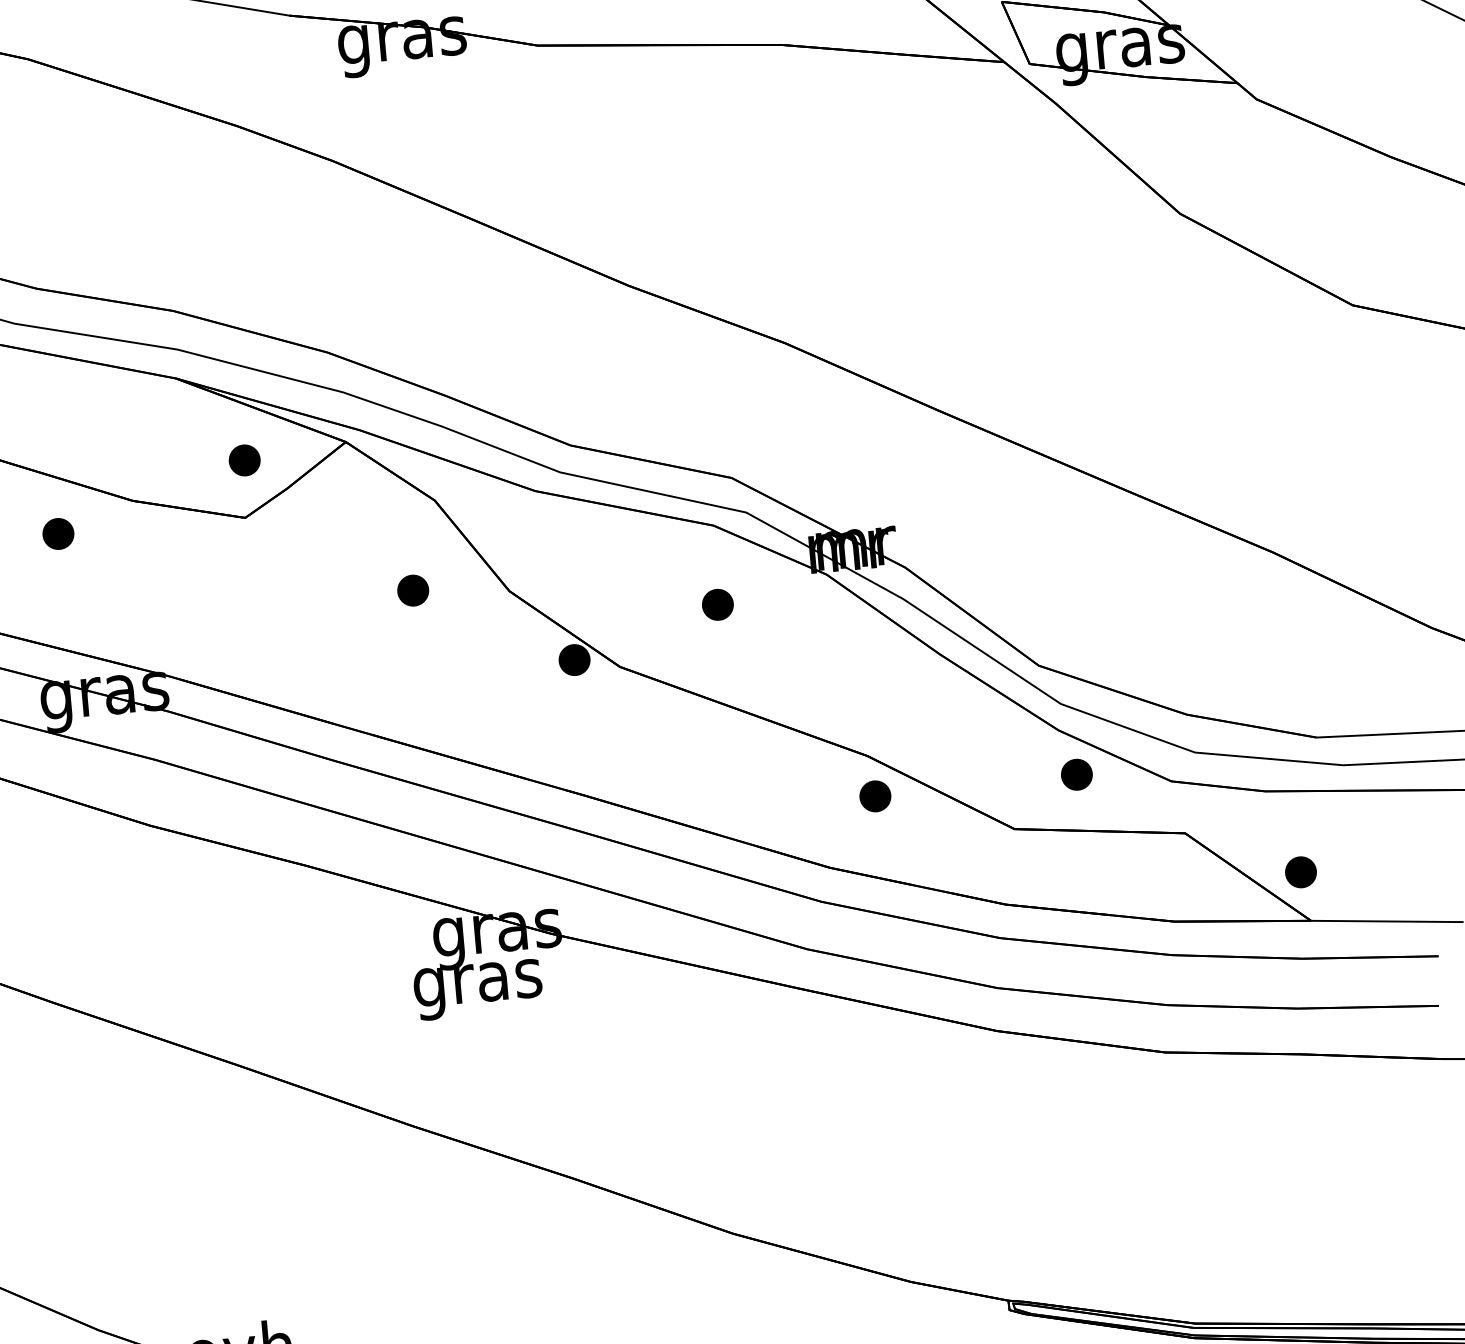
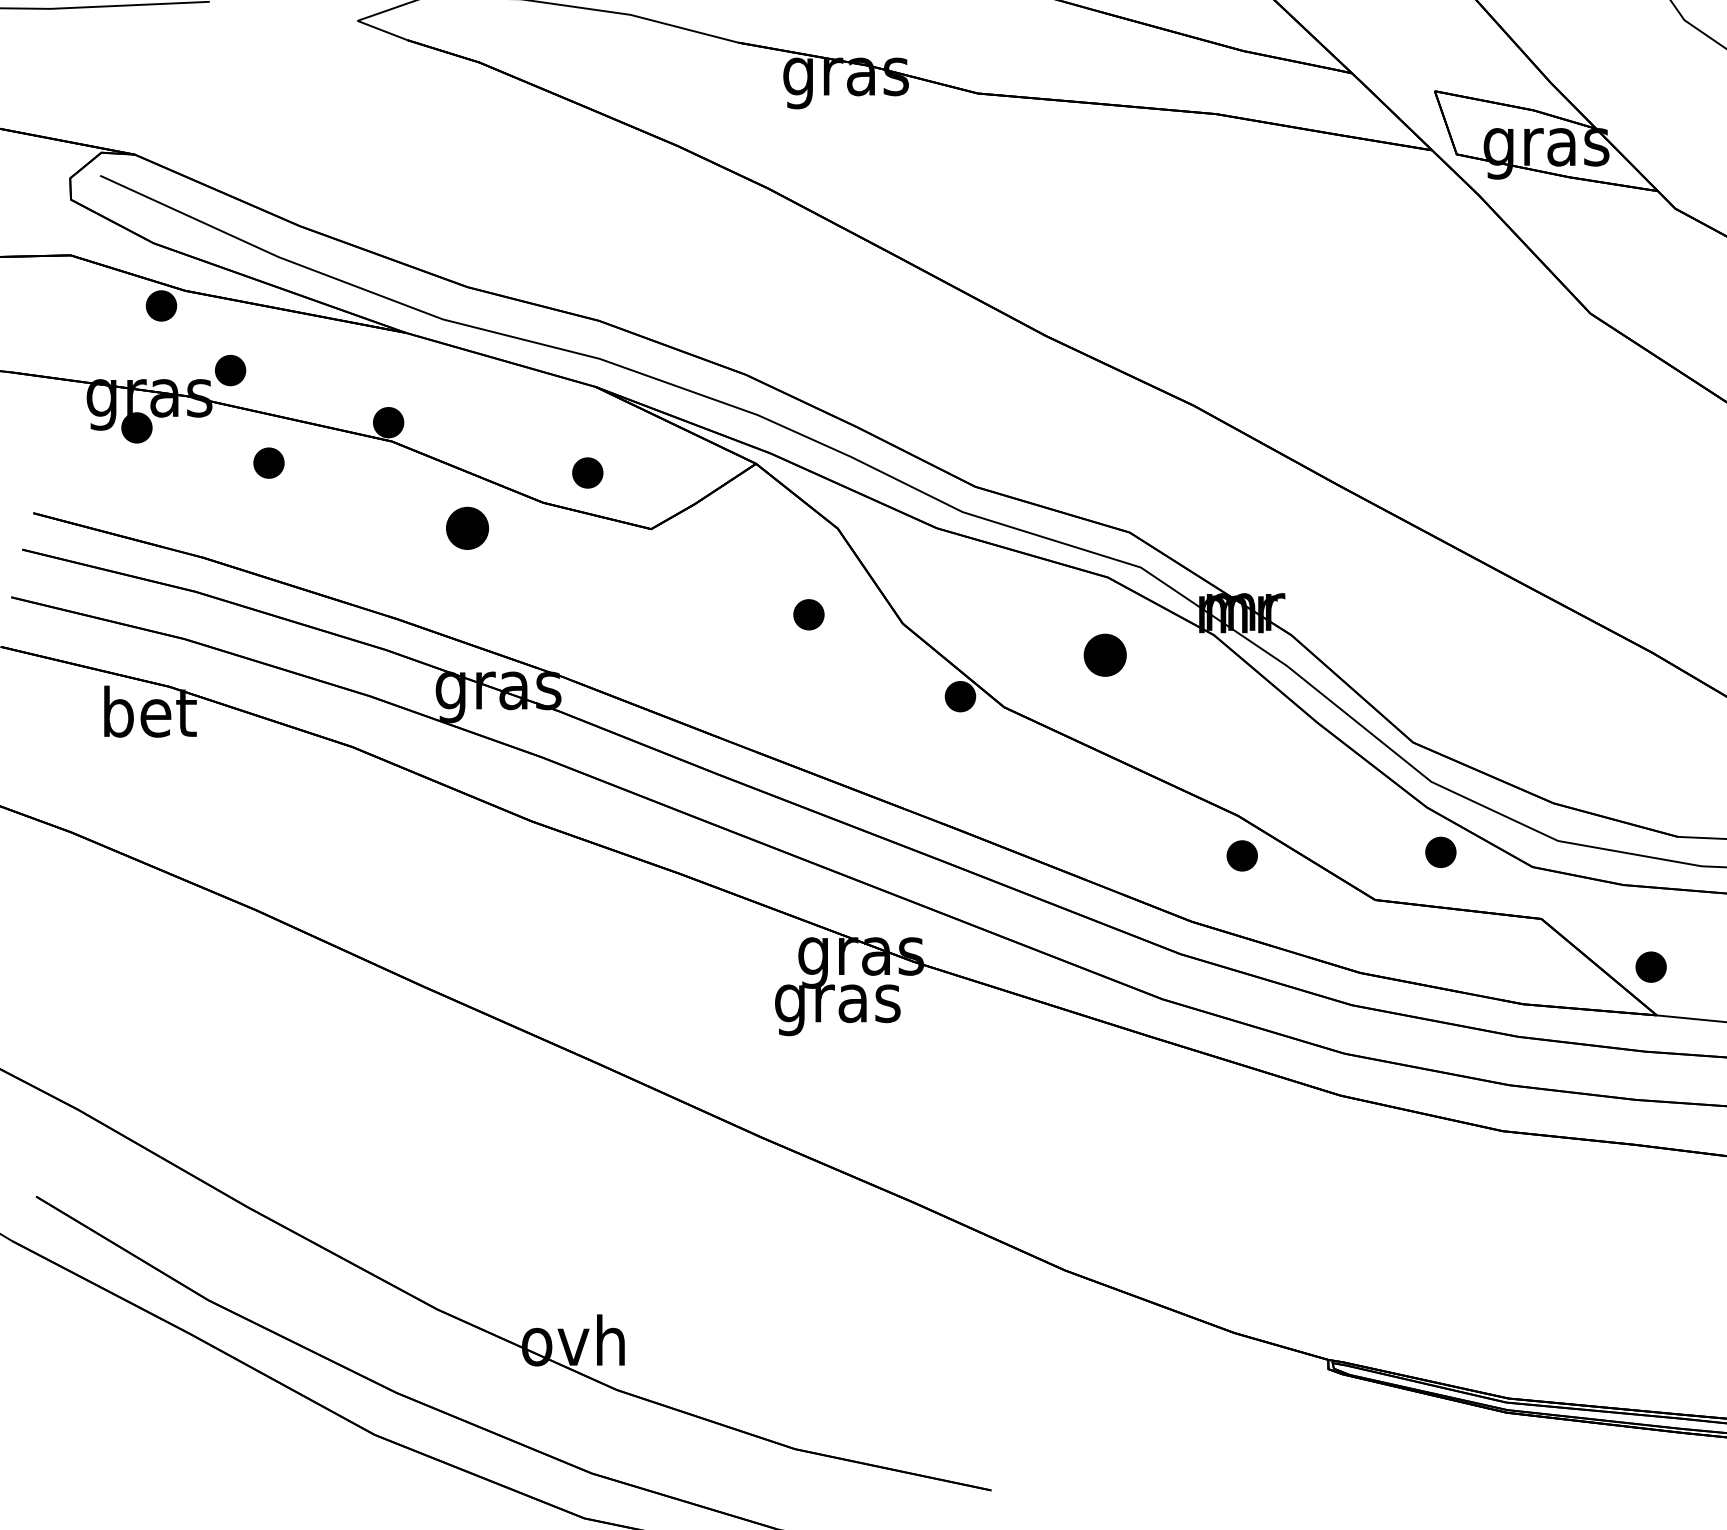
part: (244, 459) -> (587, 472), moved
part: (58, 533) -> (467, 528), size x1.4
part: (717, 604) -> (1104, 654), size x1.4

